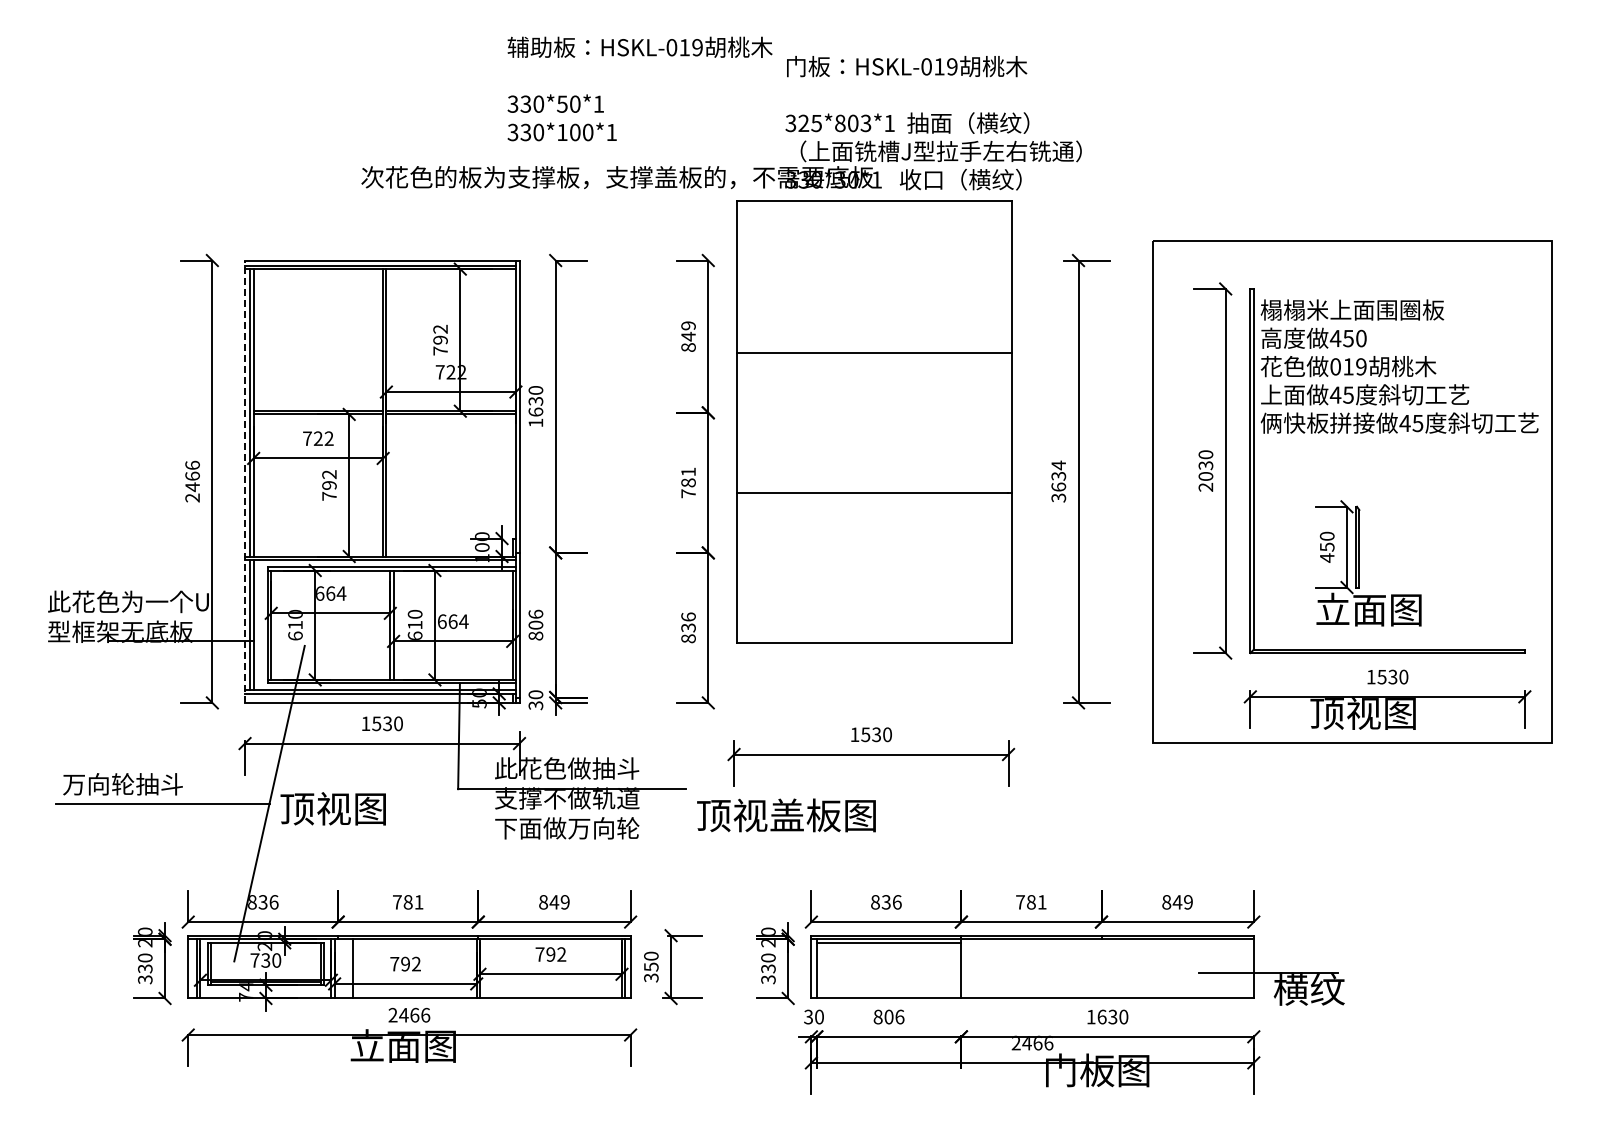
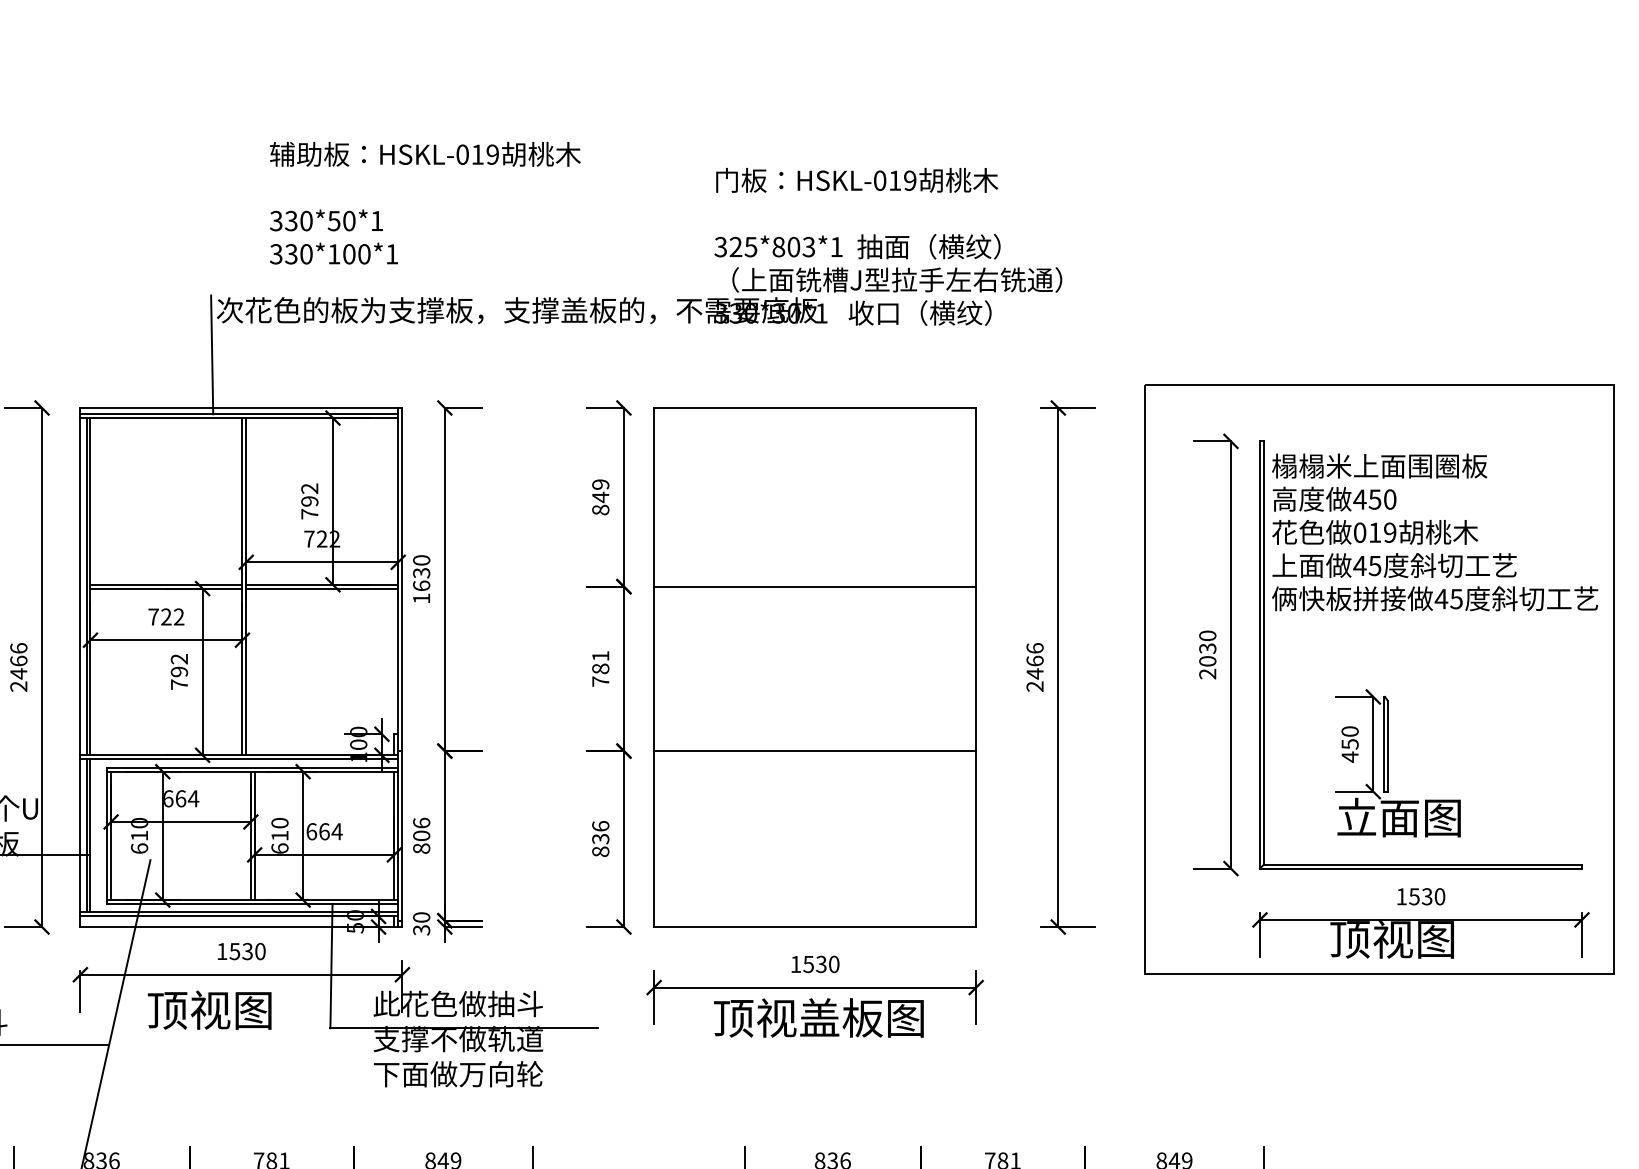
text: (639, 88) -> (424, 202), moved
line: (357, 214) -> (212, 353), added
part: (874, 421) -> (815, 667), moved
line: (245, 481) -> (80, 667), dashed -> solid
text: (1058, 481) -> (1034, 667), 3634 -> 2466
text: (332, 808) -> (208, 1009), moved
text: (786, 815) -> (818, 1018), moved

